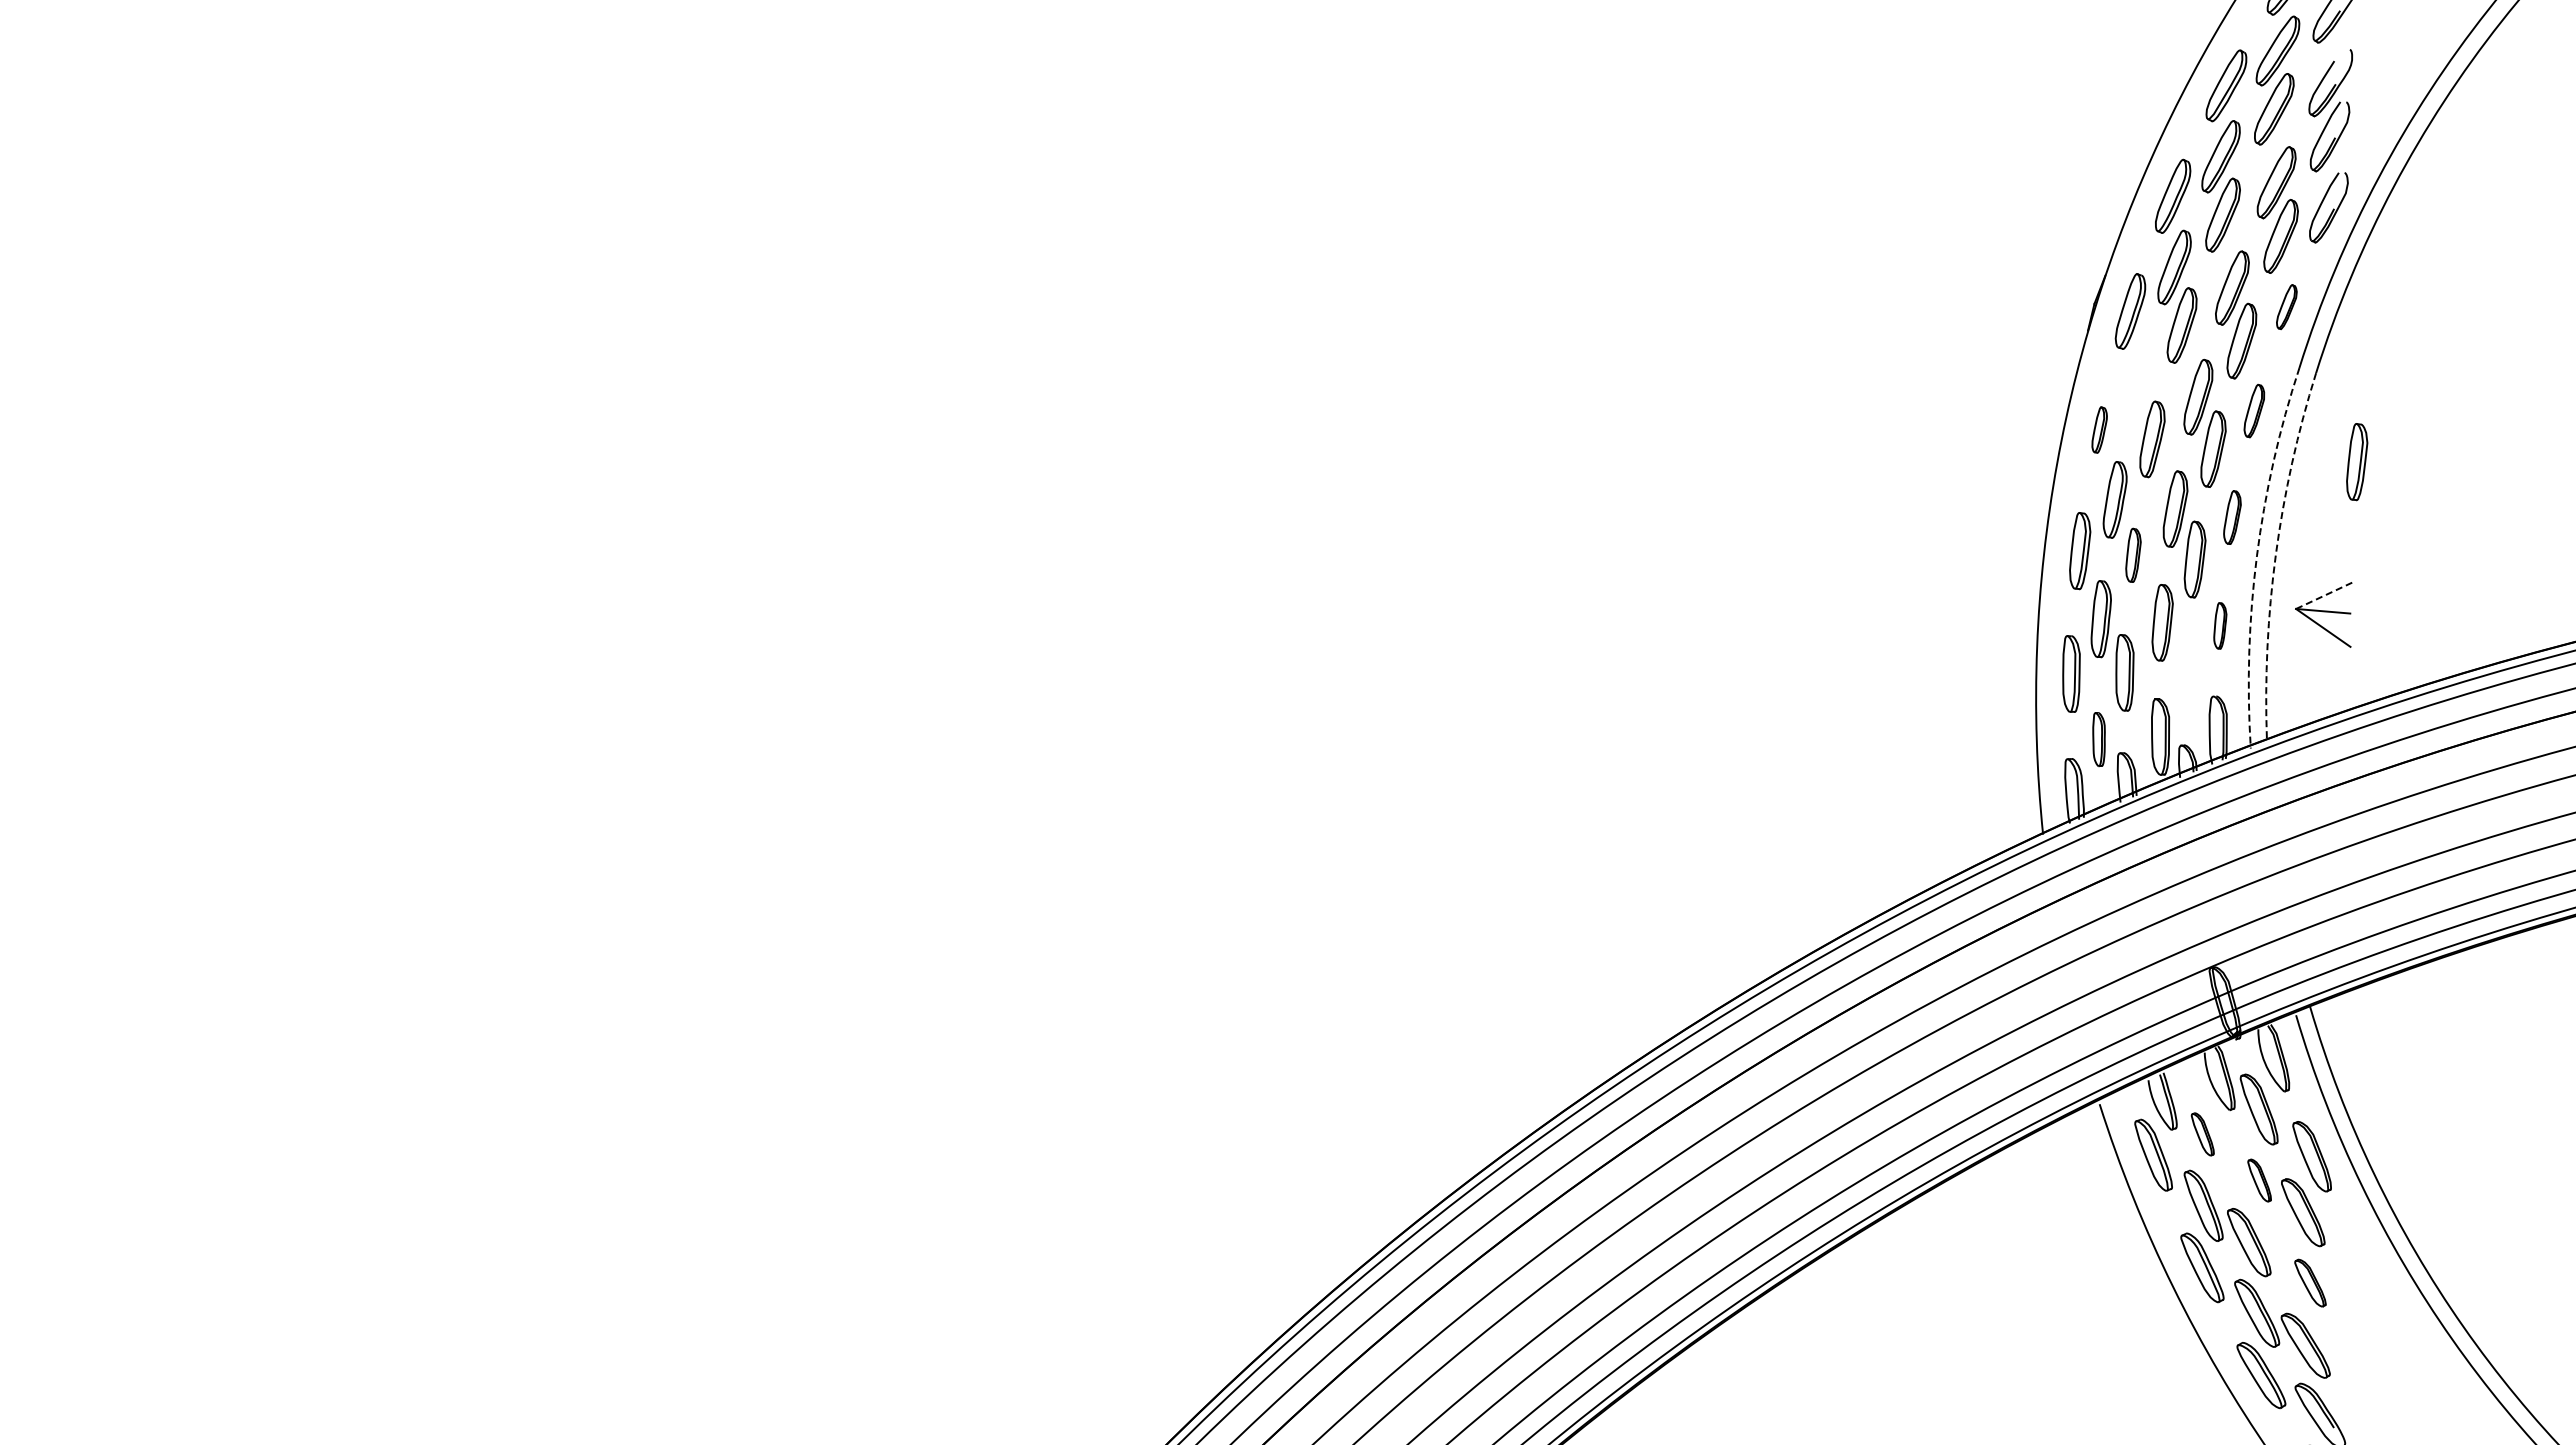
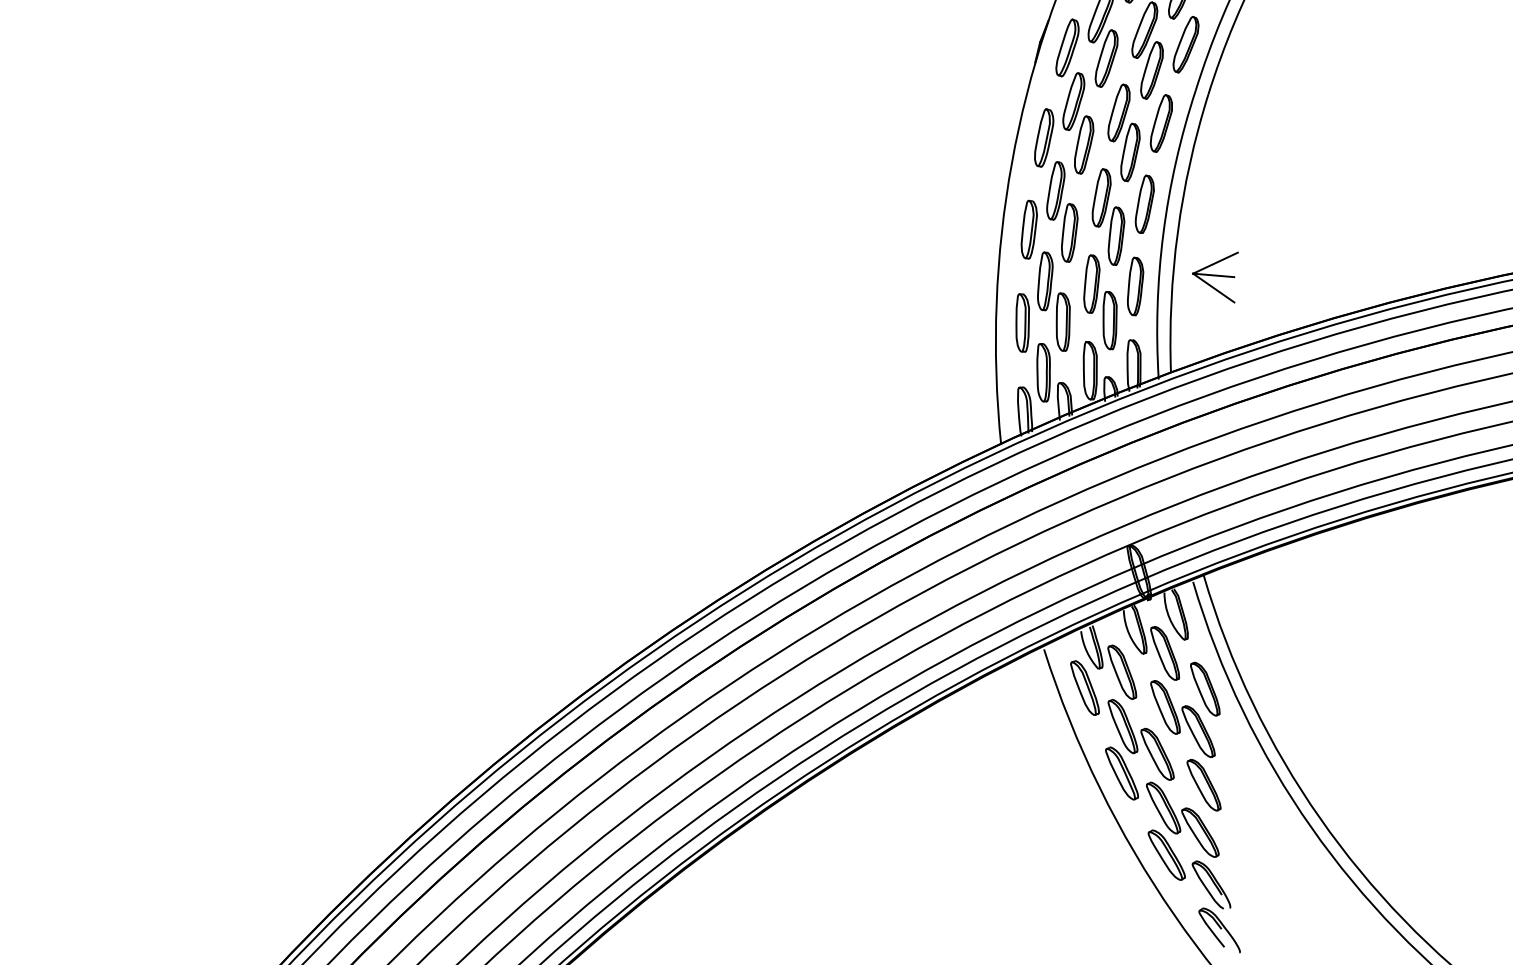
part: (2286, 306) -> (1185, 44), size x1.67
part: (2138, 381) -> (1073, 101), added
part: (2254, 410) -> (1161, 123), size x1.43
part: (2099, 429) -> (1043, 137), size x1.67
part: (2357, 462) -> (1239, 162), removed
part: (2232, 517) -> (1144, 204), size x1.43
arc: (2275, 554) -> (1177, 232), dashed -> solid
part: (2133, 555) -> (1069, 233), size x1.43
arc: (2256, 555) -> (1163, 233), dashed -> solid
line: (2325, 595) -> (1215, 263), dashed -> solid
part: (2220, 625) -> (1135, 286), size x1.67
part: (2186, 670) -> (1109, 320), added
part: (2098, 739) -> (1043, 372), size x1.43
part: (2202, 1134) -> (1122, 672), size x1.67
part: (2259, 1180) -> (1165, 707), size x1.67
part: (2310, 1282) -> (1204, 784), size x1.43

